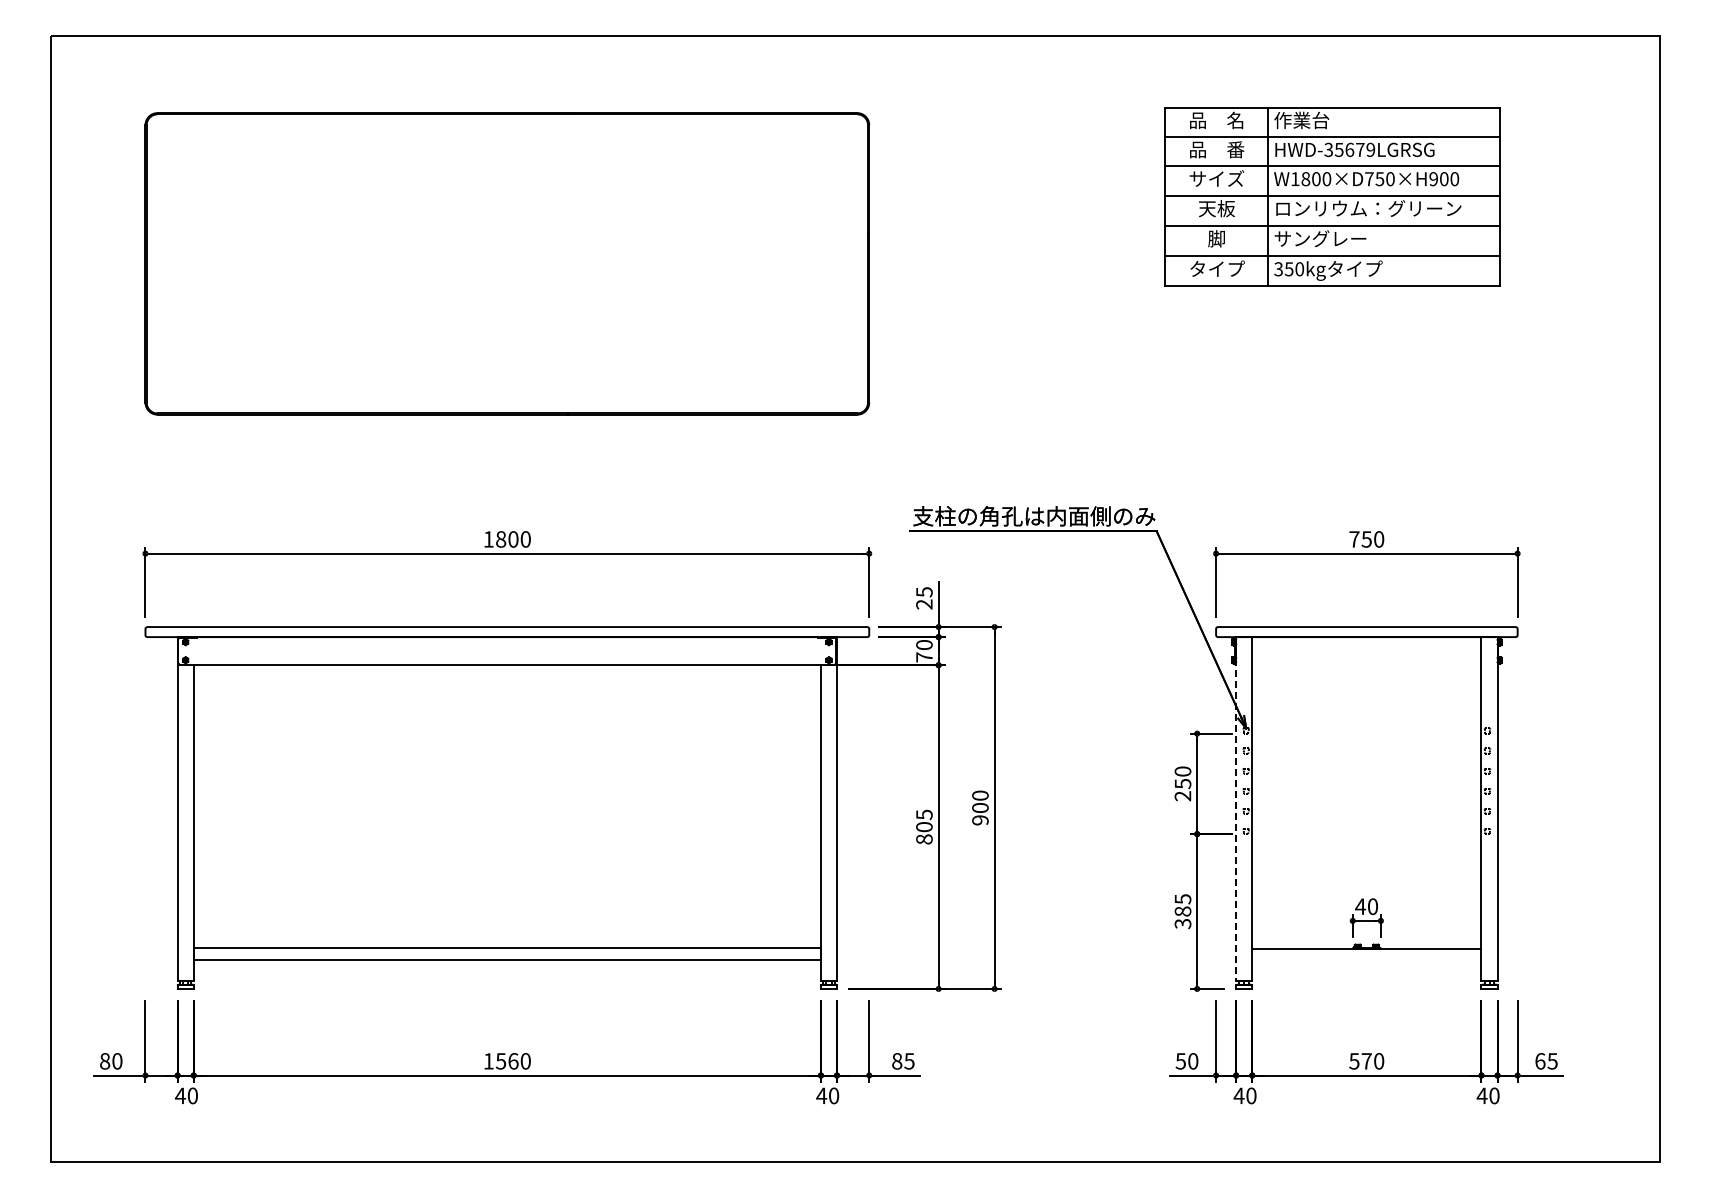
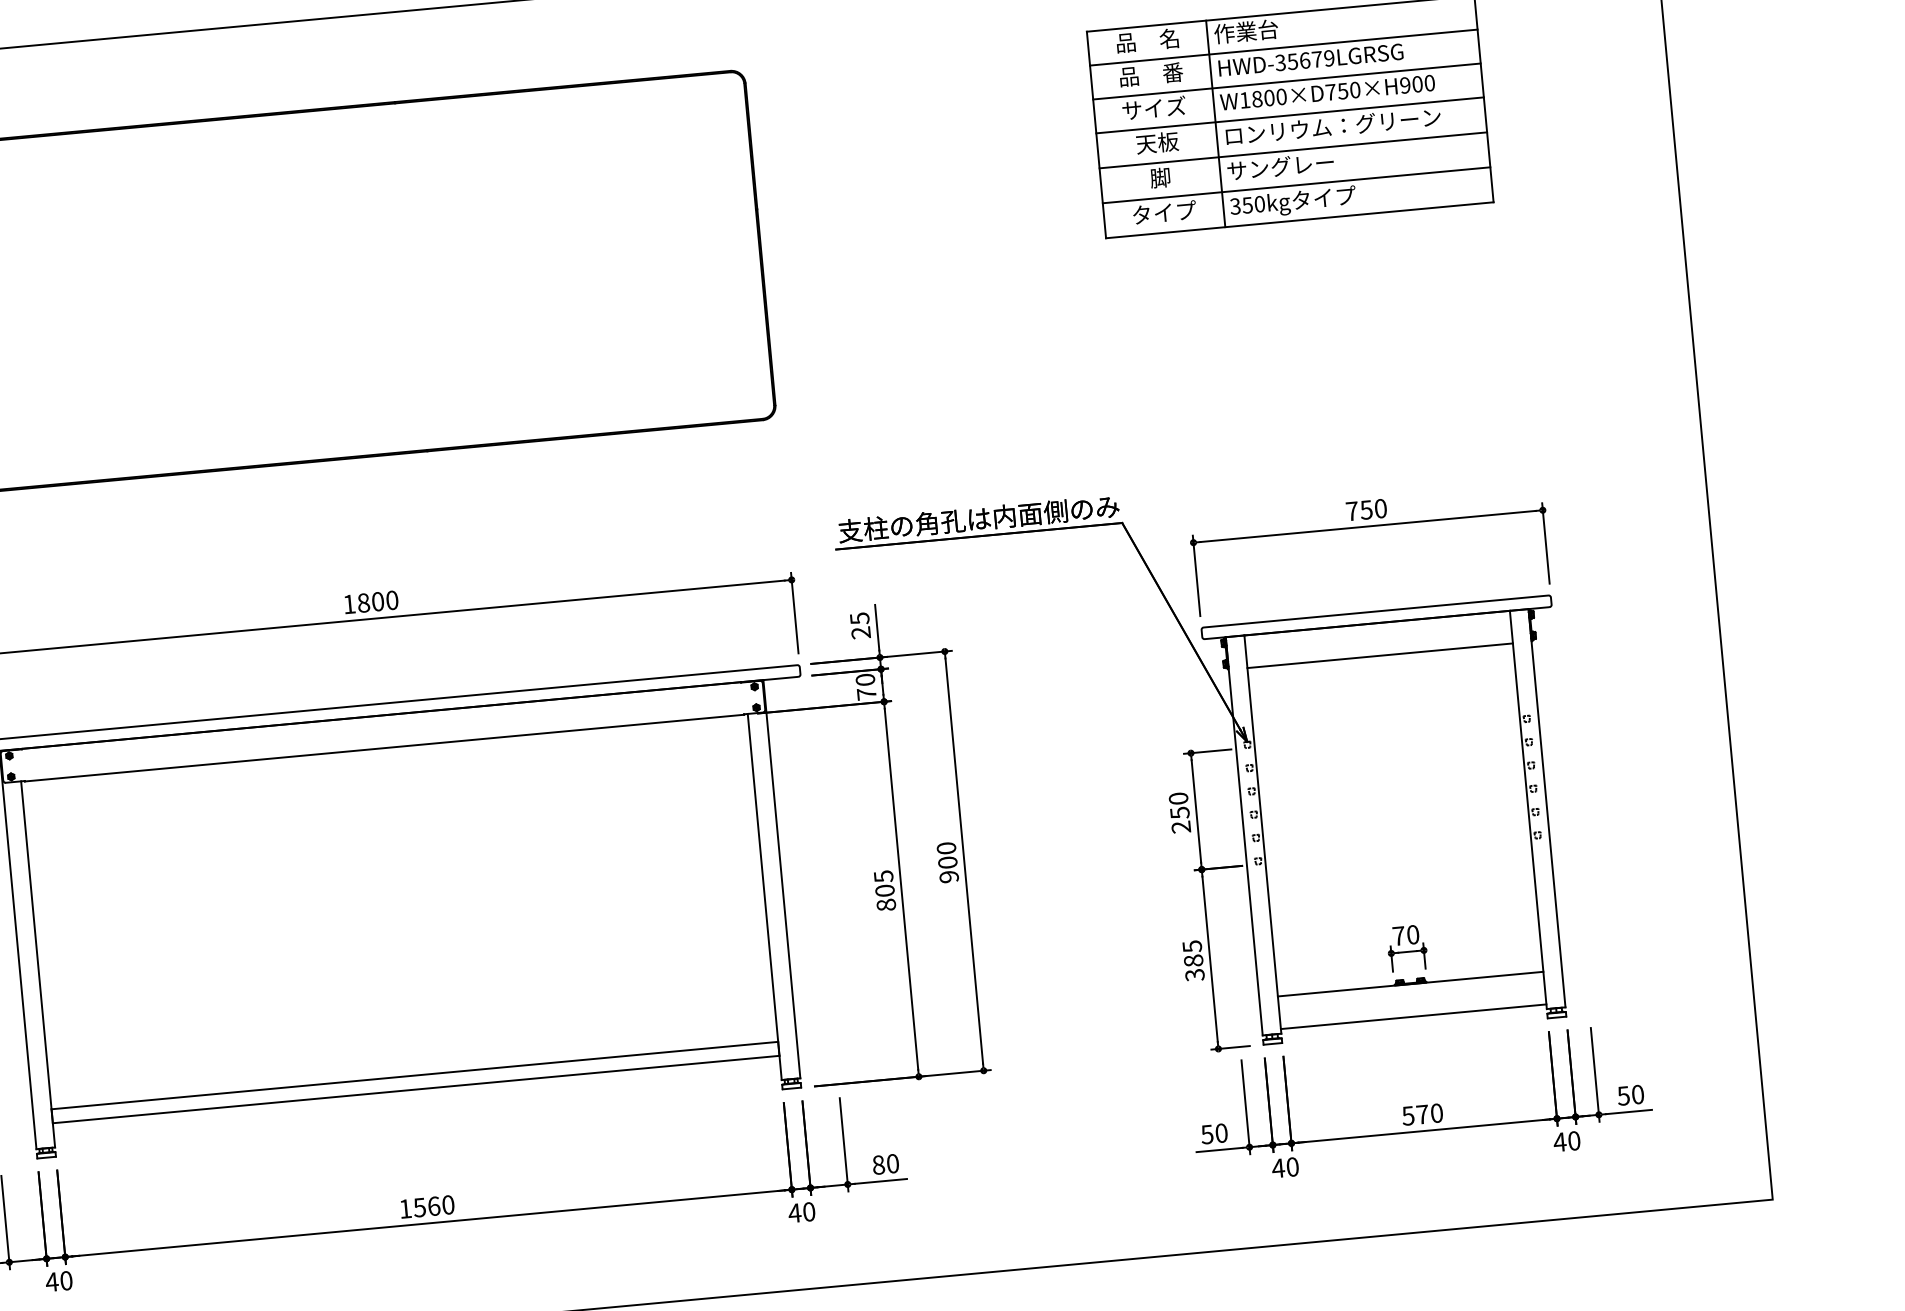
line: (1366, 665) -> (1379, 656), added
line: (1236, 809) -> (1244, 836), dashed -> solid
text: (1360, 906) -> (1398, 935), 40 -> 70
line: (1366, 976) -> (1413, 1016), added
text: (909, 1061) -> (892, 1163), 85 -> 80
text: (1546, 1061) -> (1630, 1095), 65 -> 50

